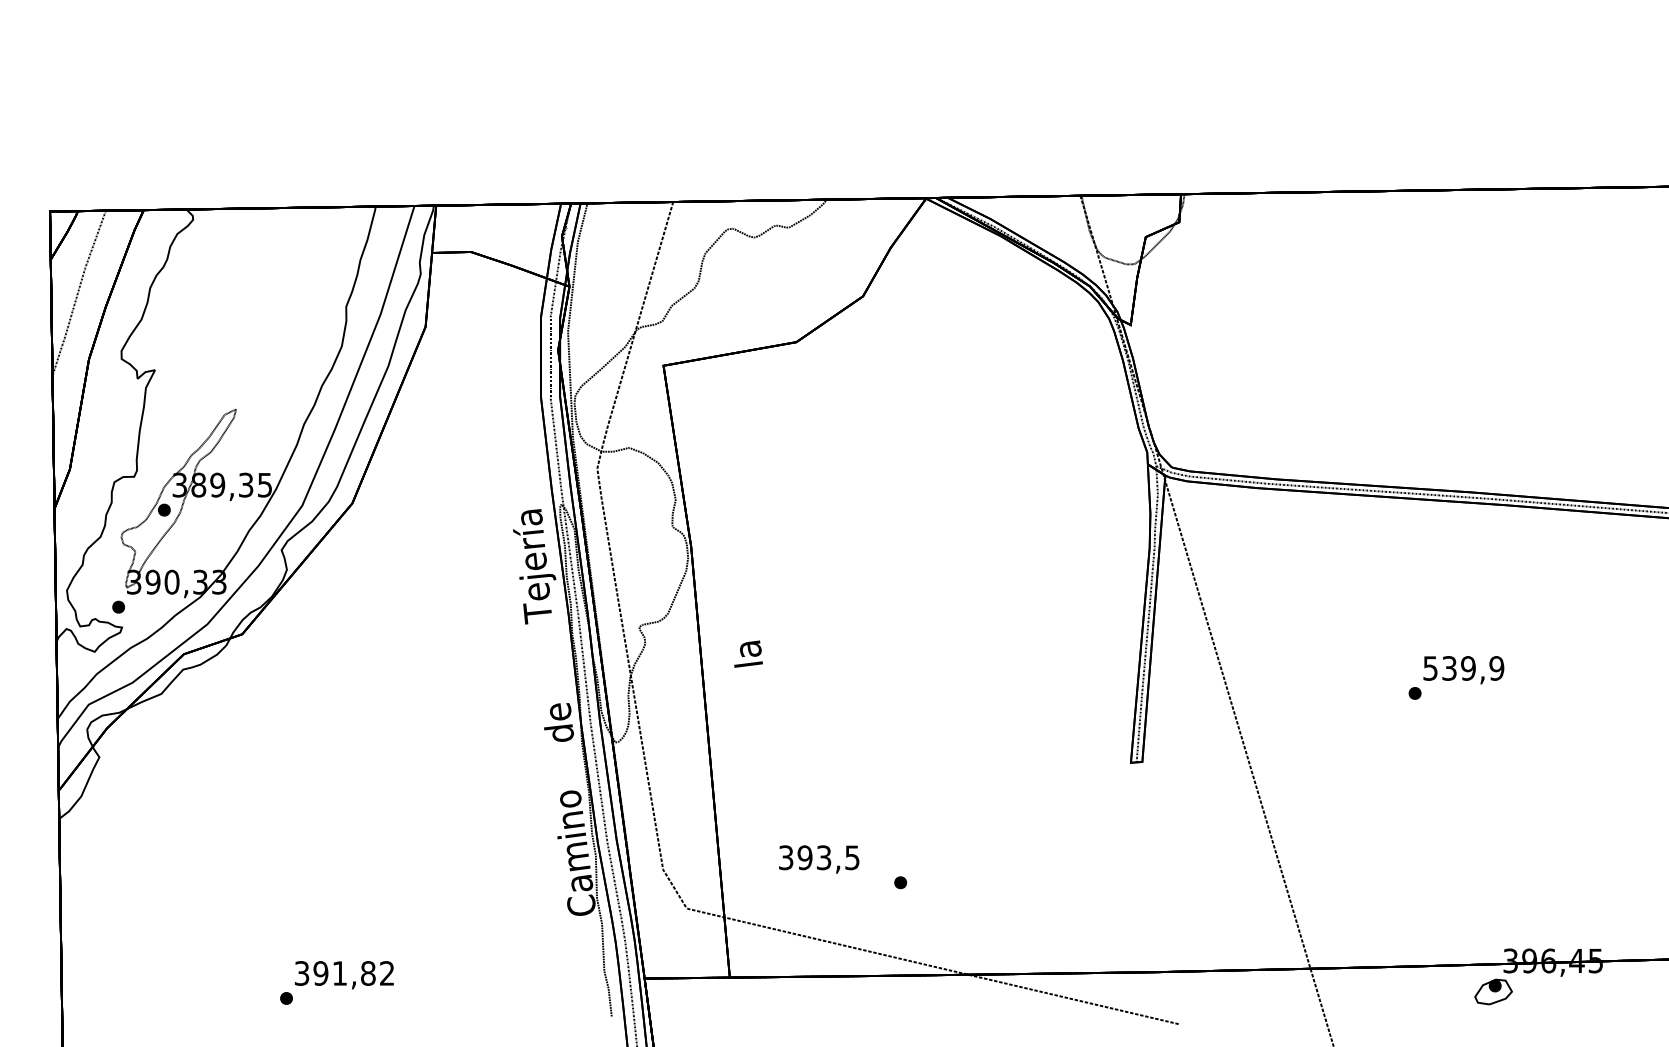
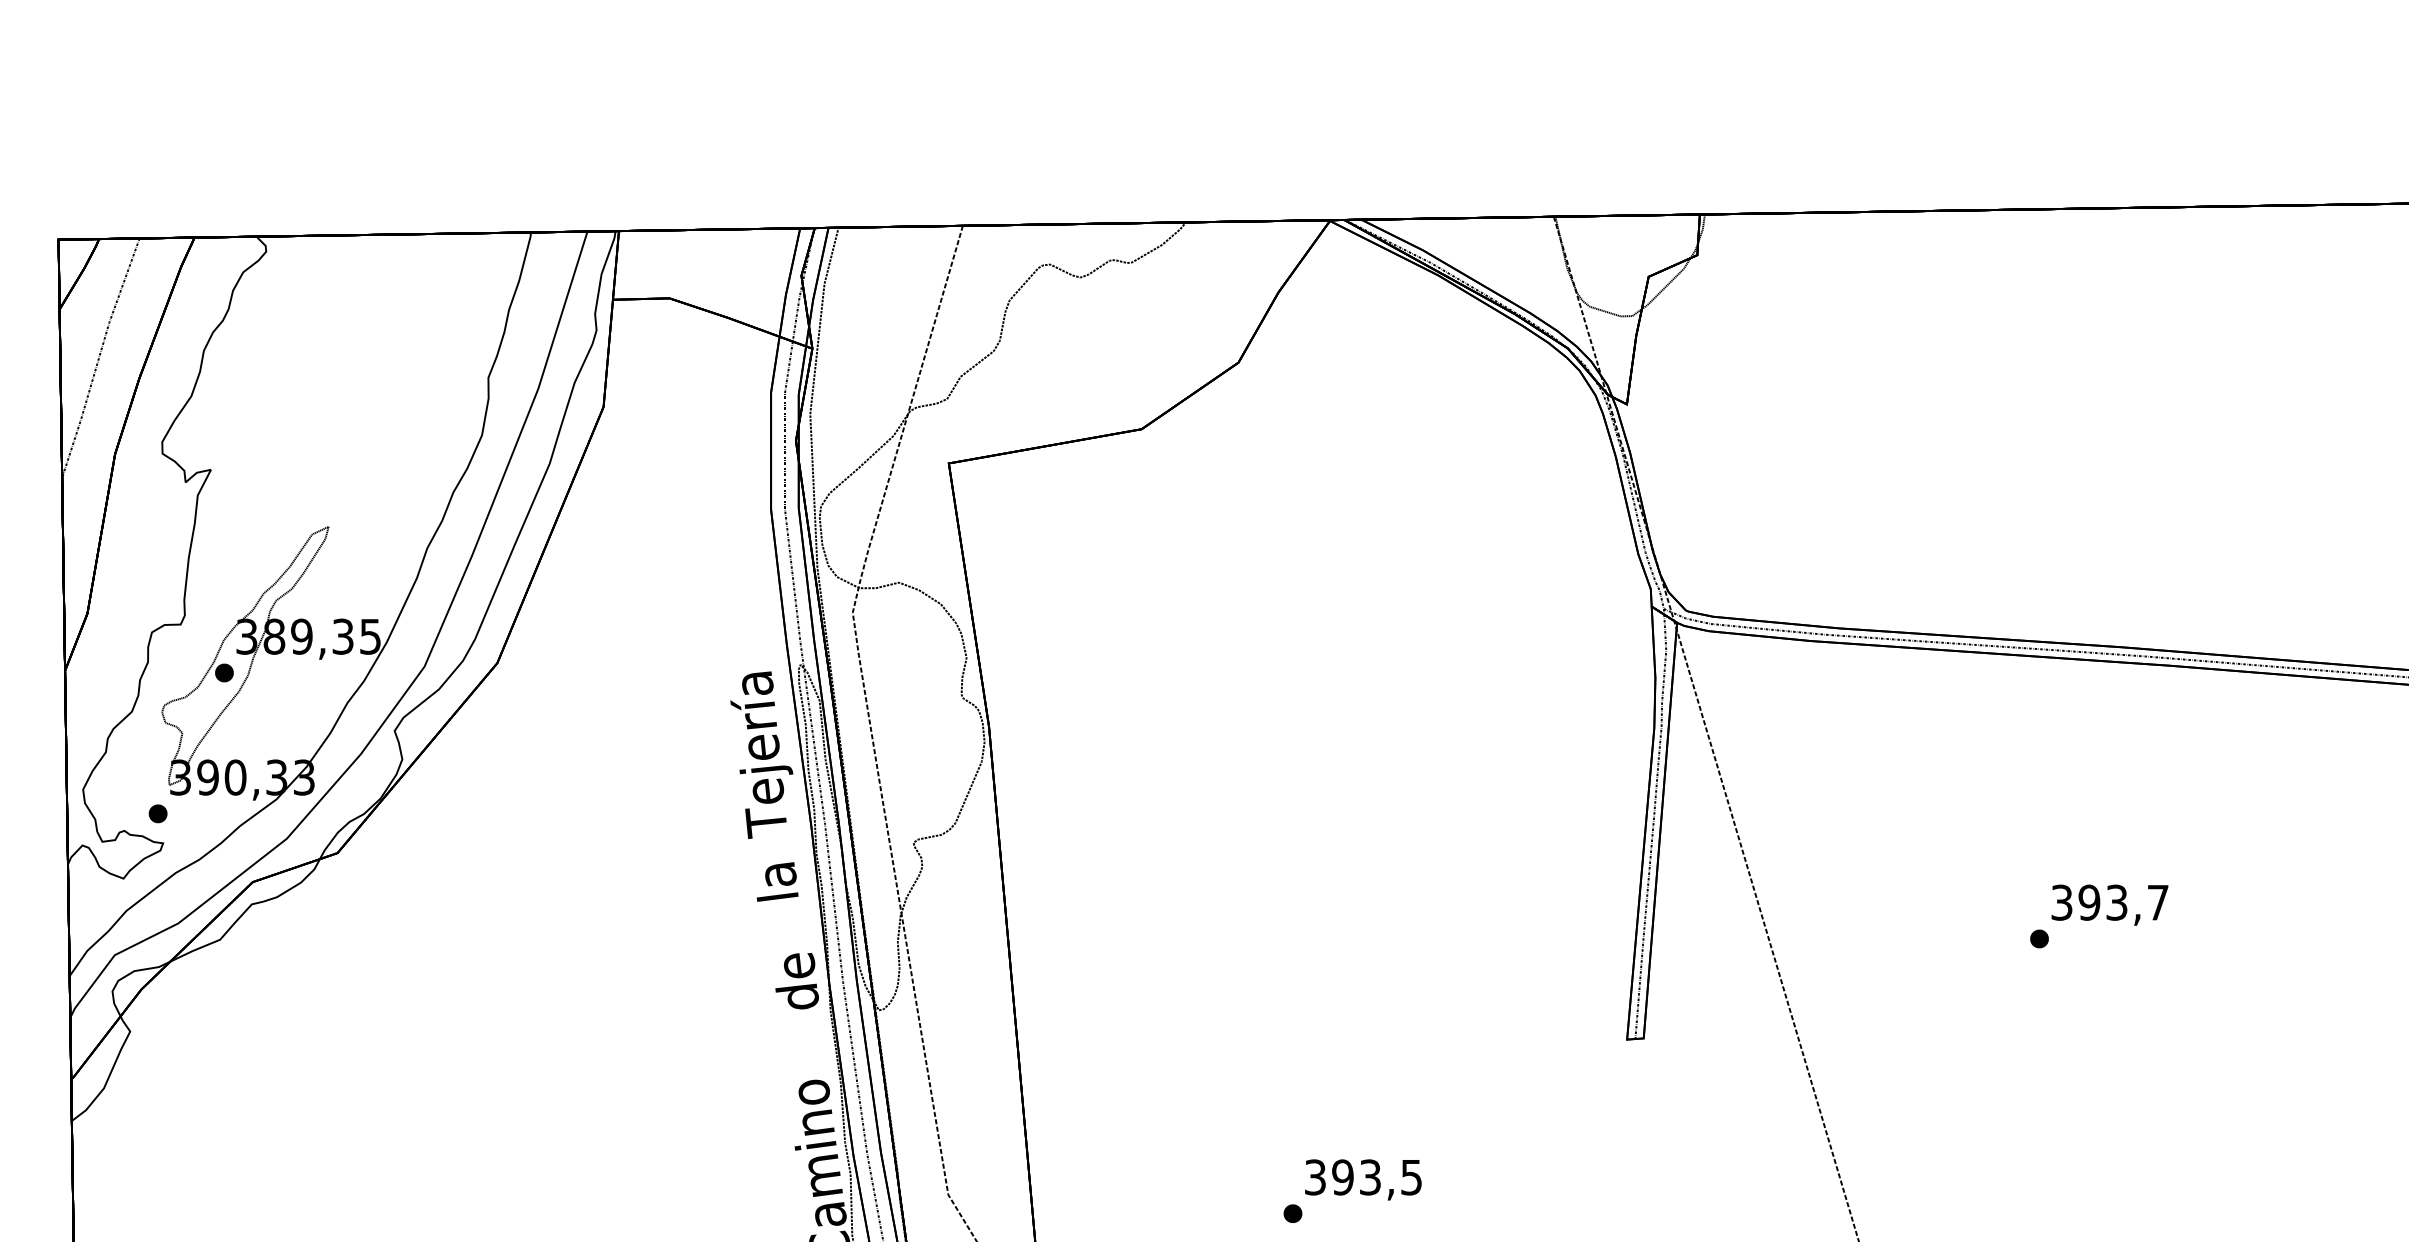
text: (748, 653) -> (777, 881), moved
text: (1464, 668) -> (2111, 902), 539,9 -> 393,7
text: (819, 859) -> (1363, 1179), moved

